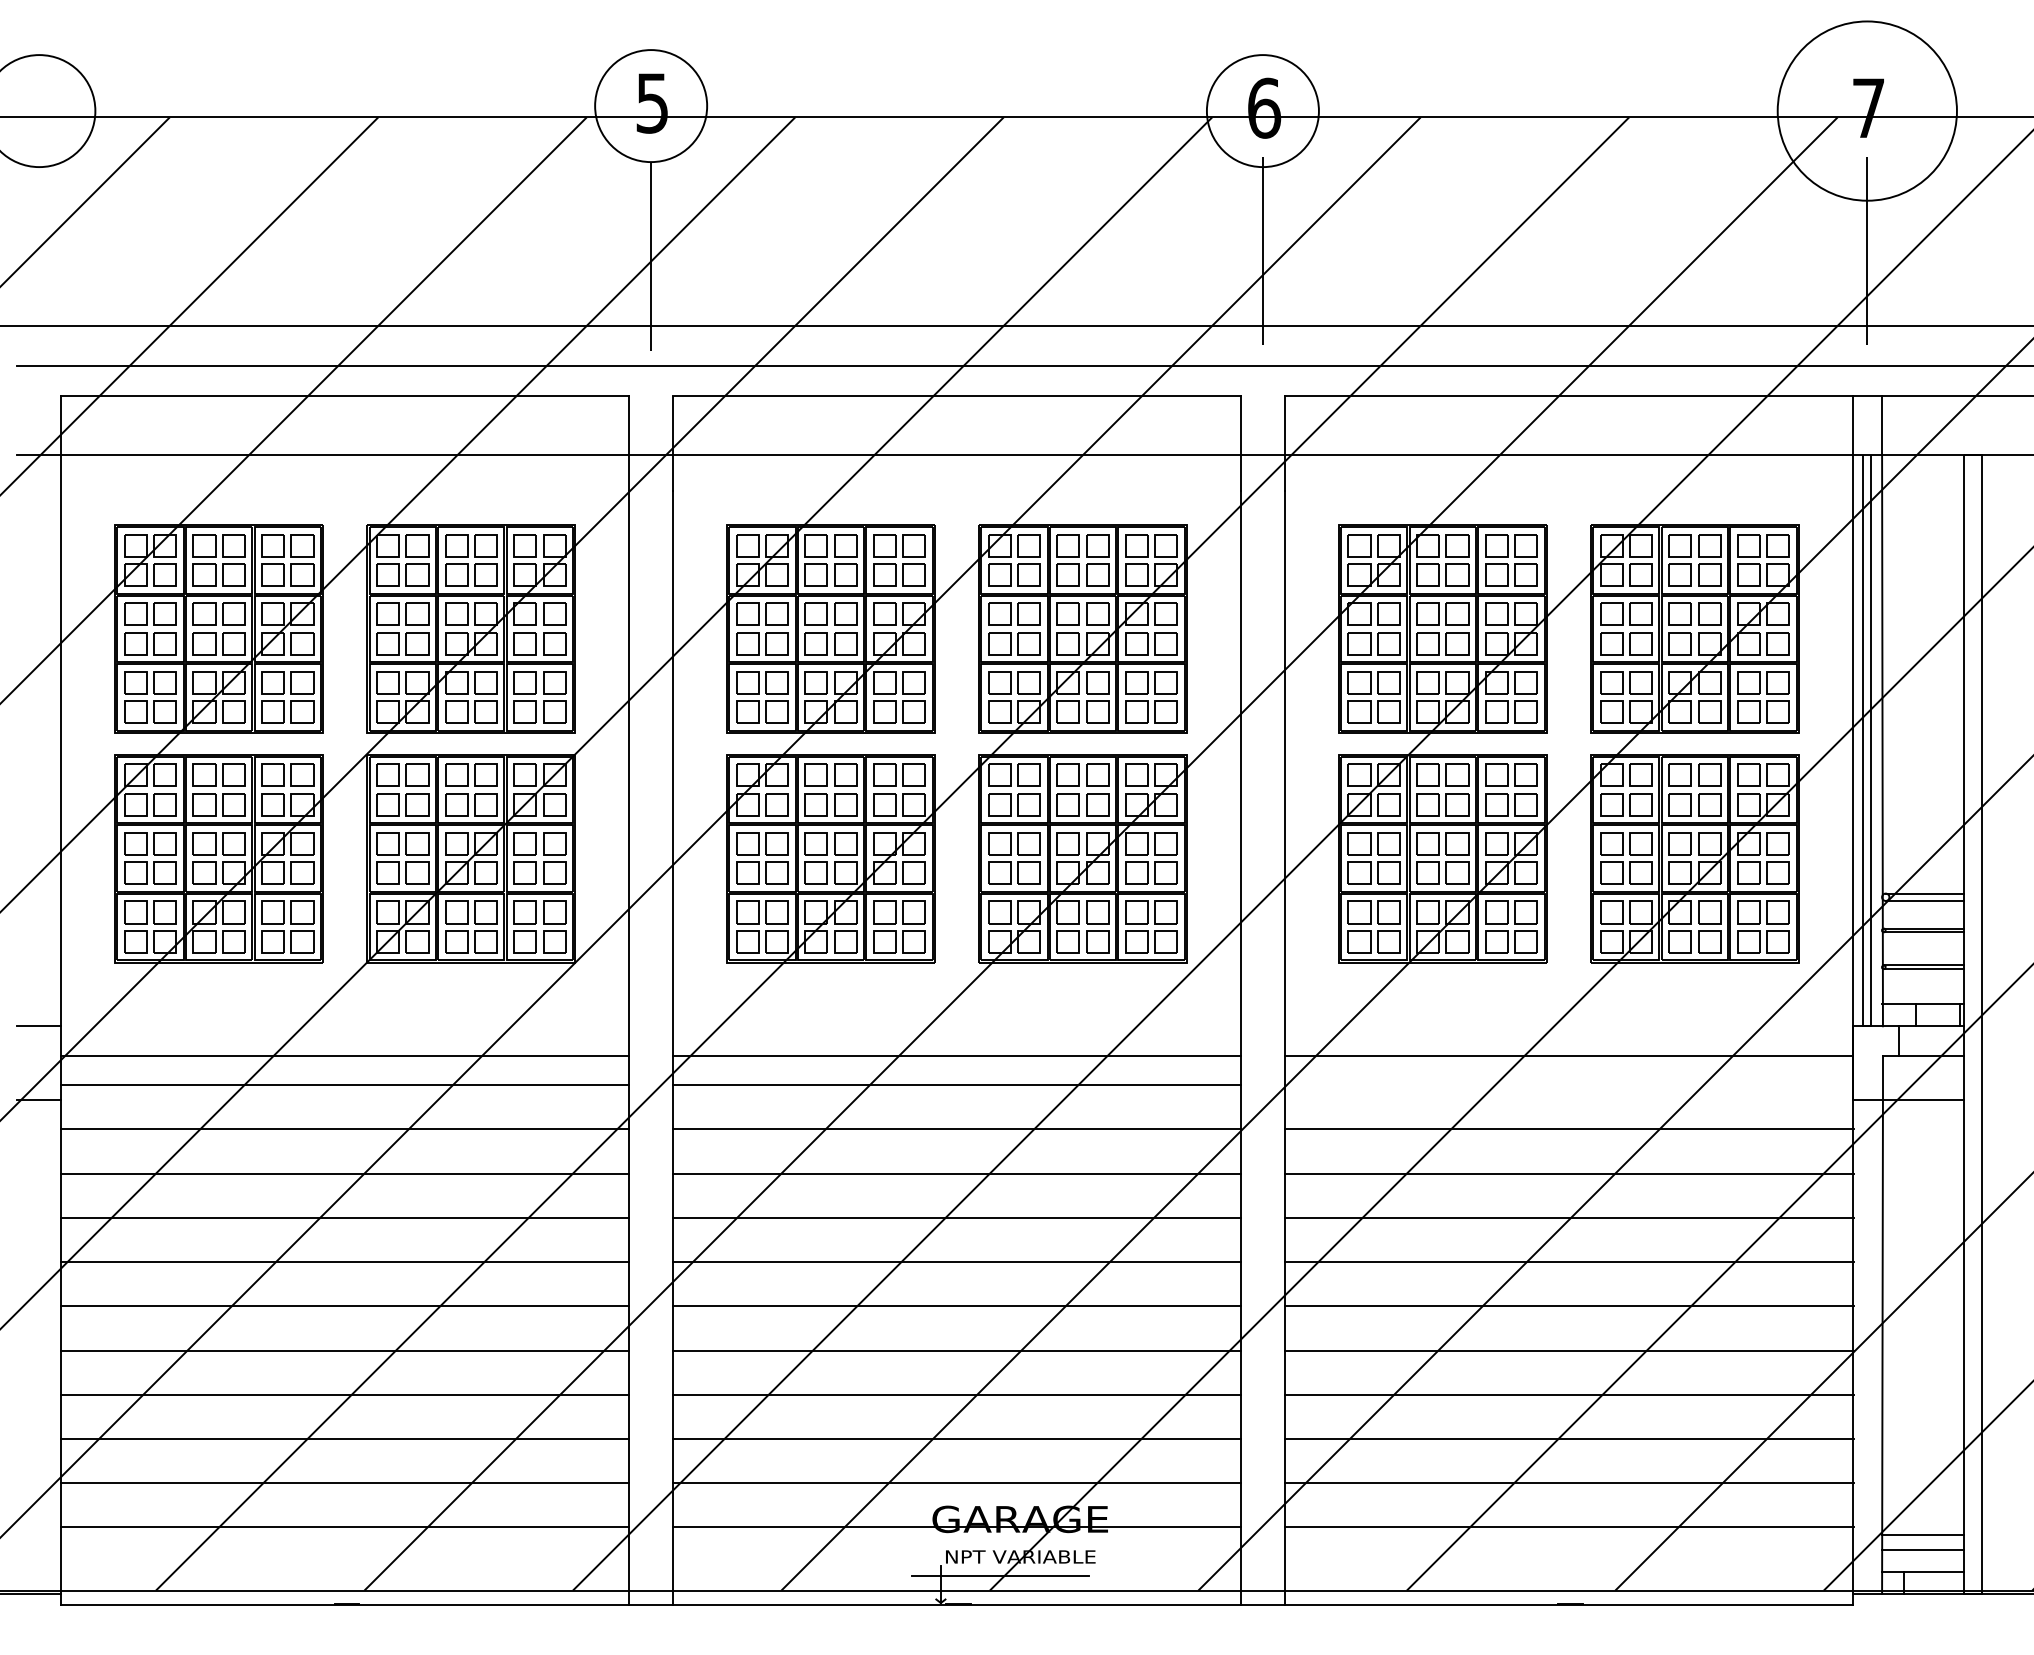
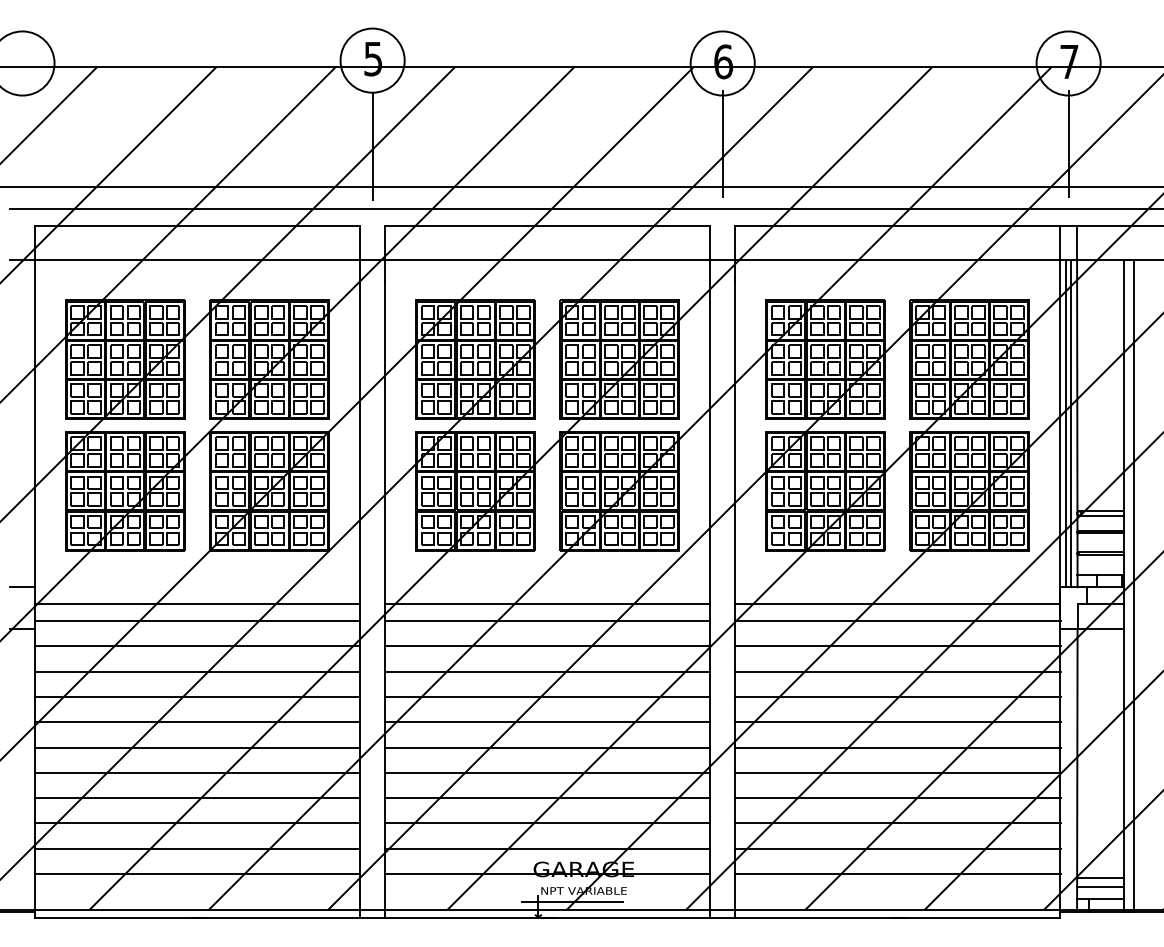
circle: (1867, 111) -> (1068, 63), size x0.62
line: (1570, 1086) -> (898, 621), added

